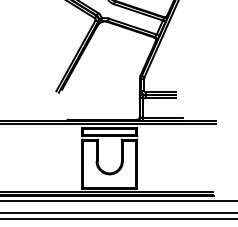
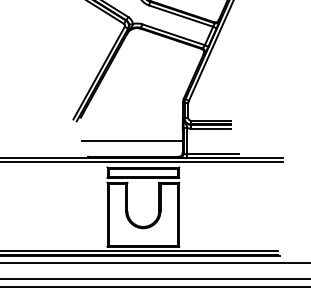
line: (101, 108) -> (132, 141), added

